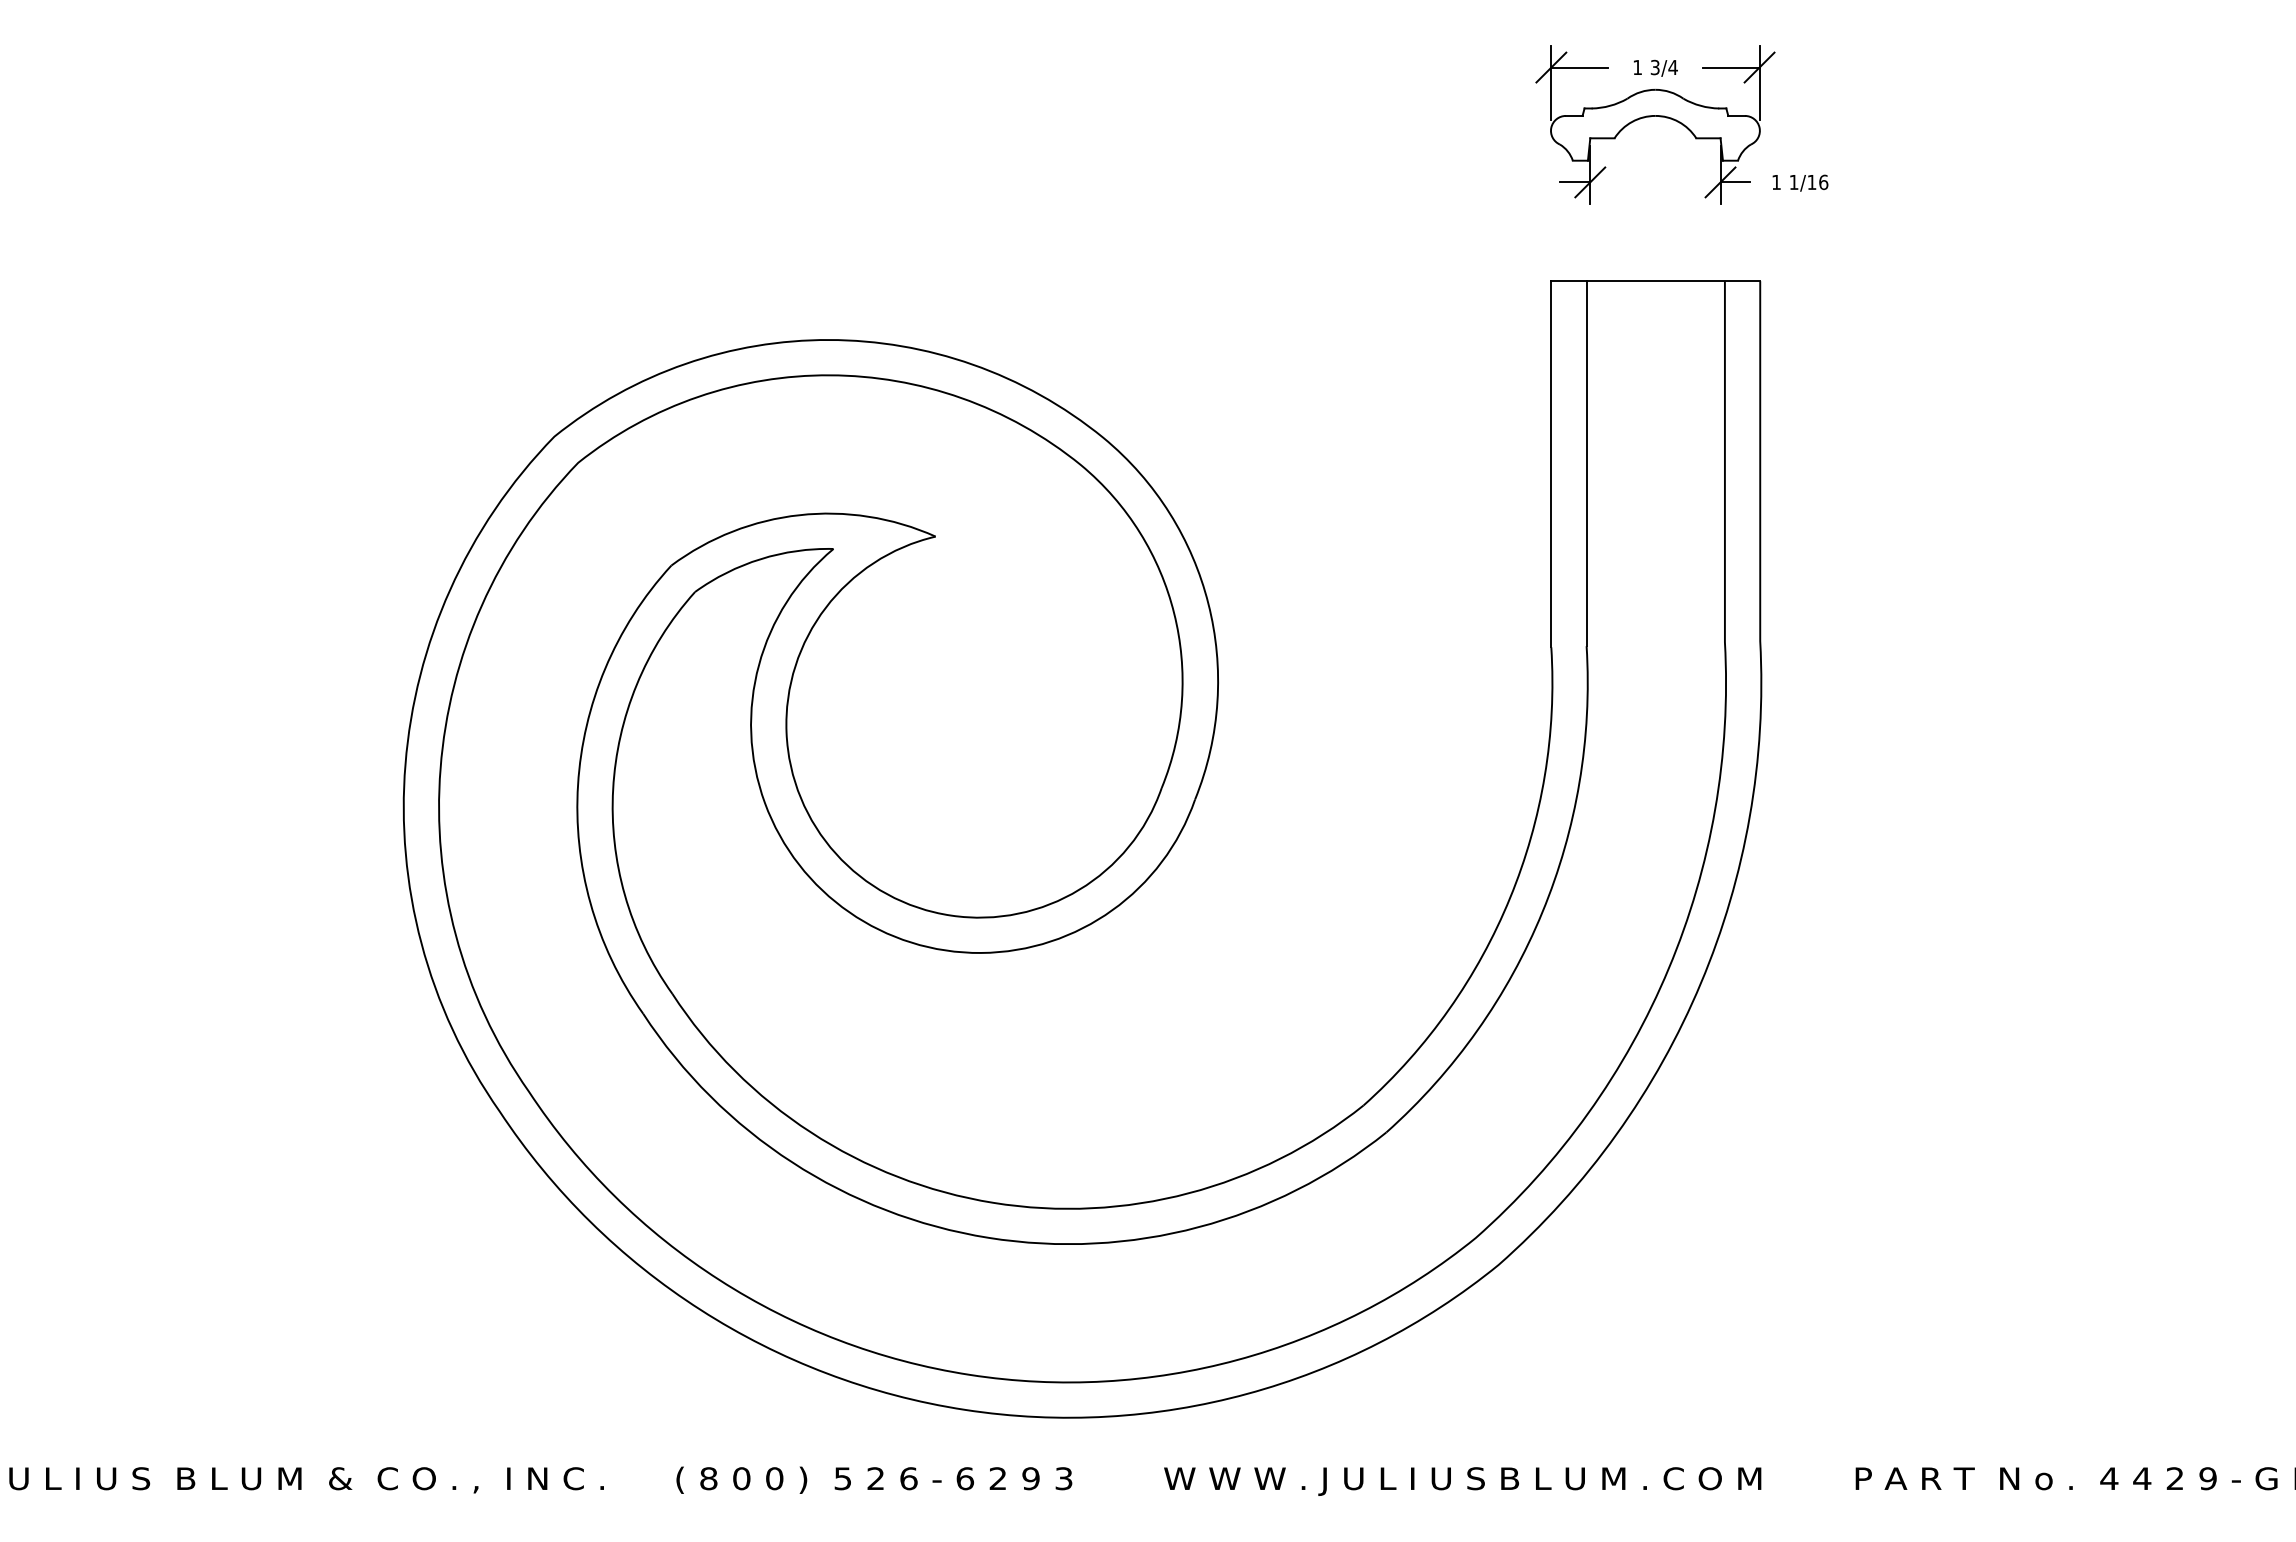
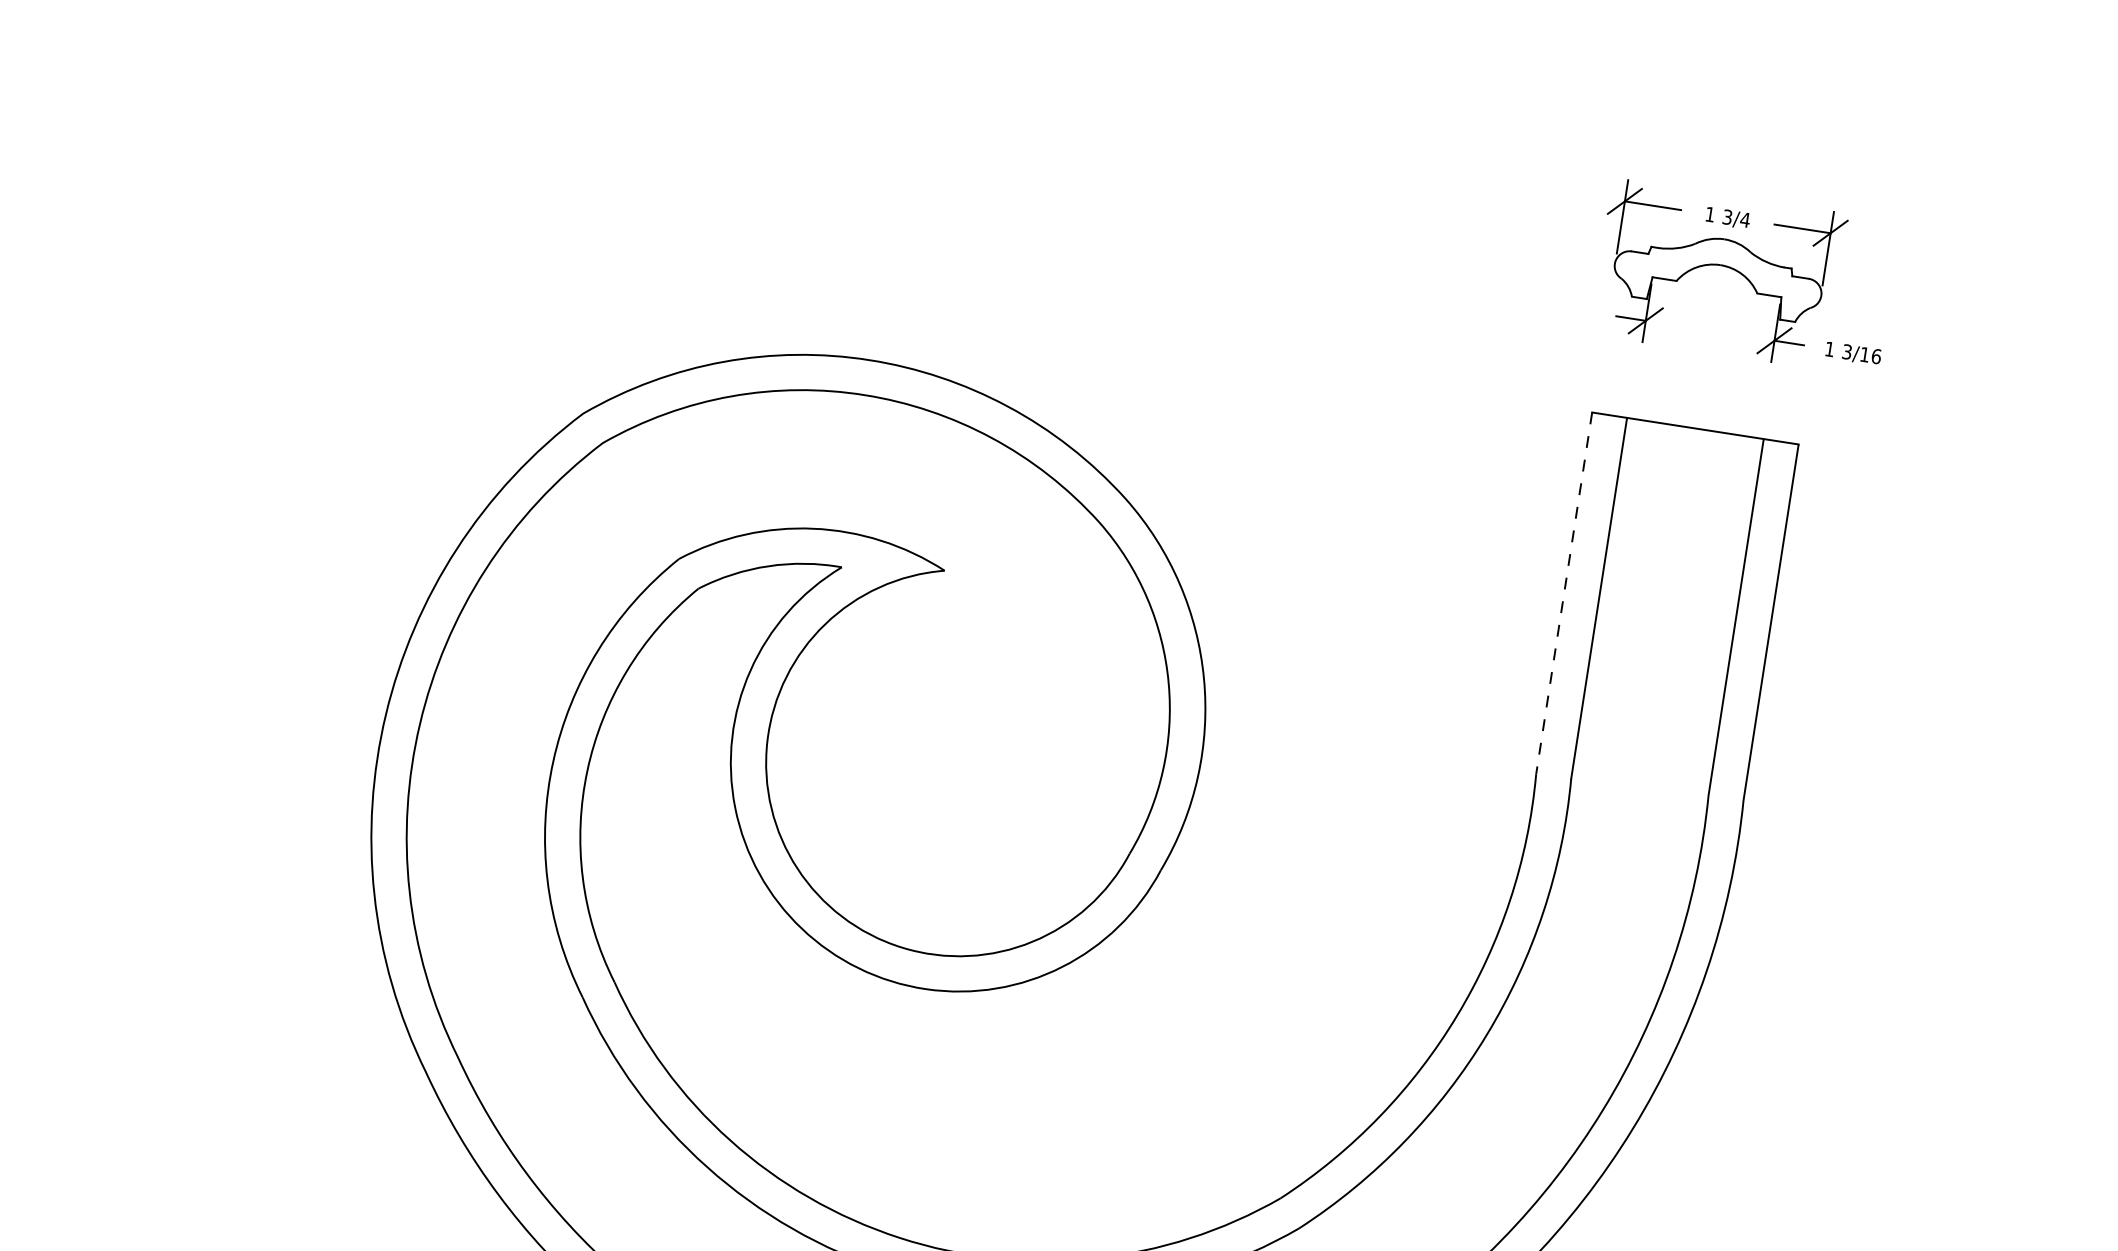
text: (1793, 182) -> (1846, 352), 1/16 -> 3/16
line: (1551, 464) -> (1564, 593), solid -> dashed

